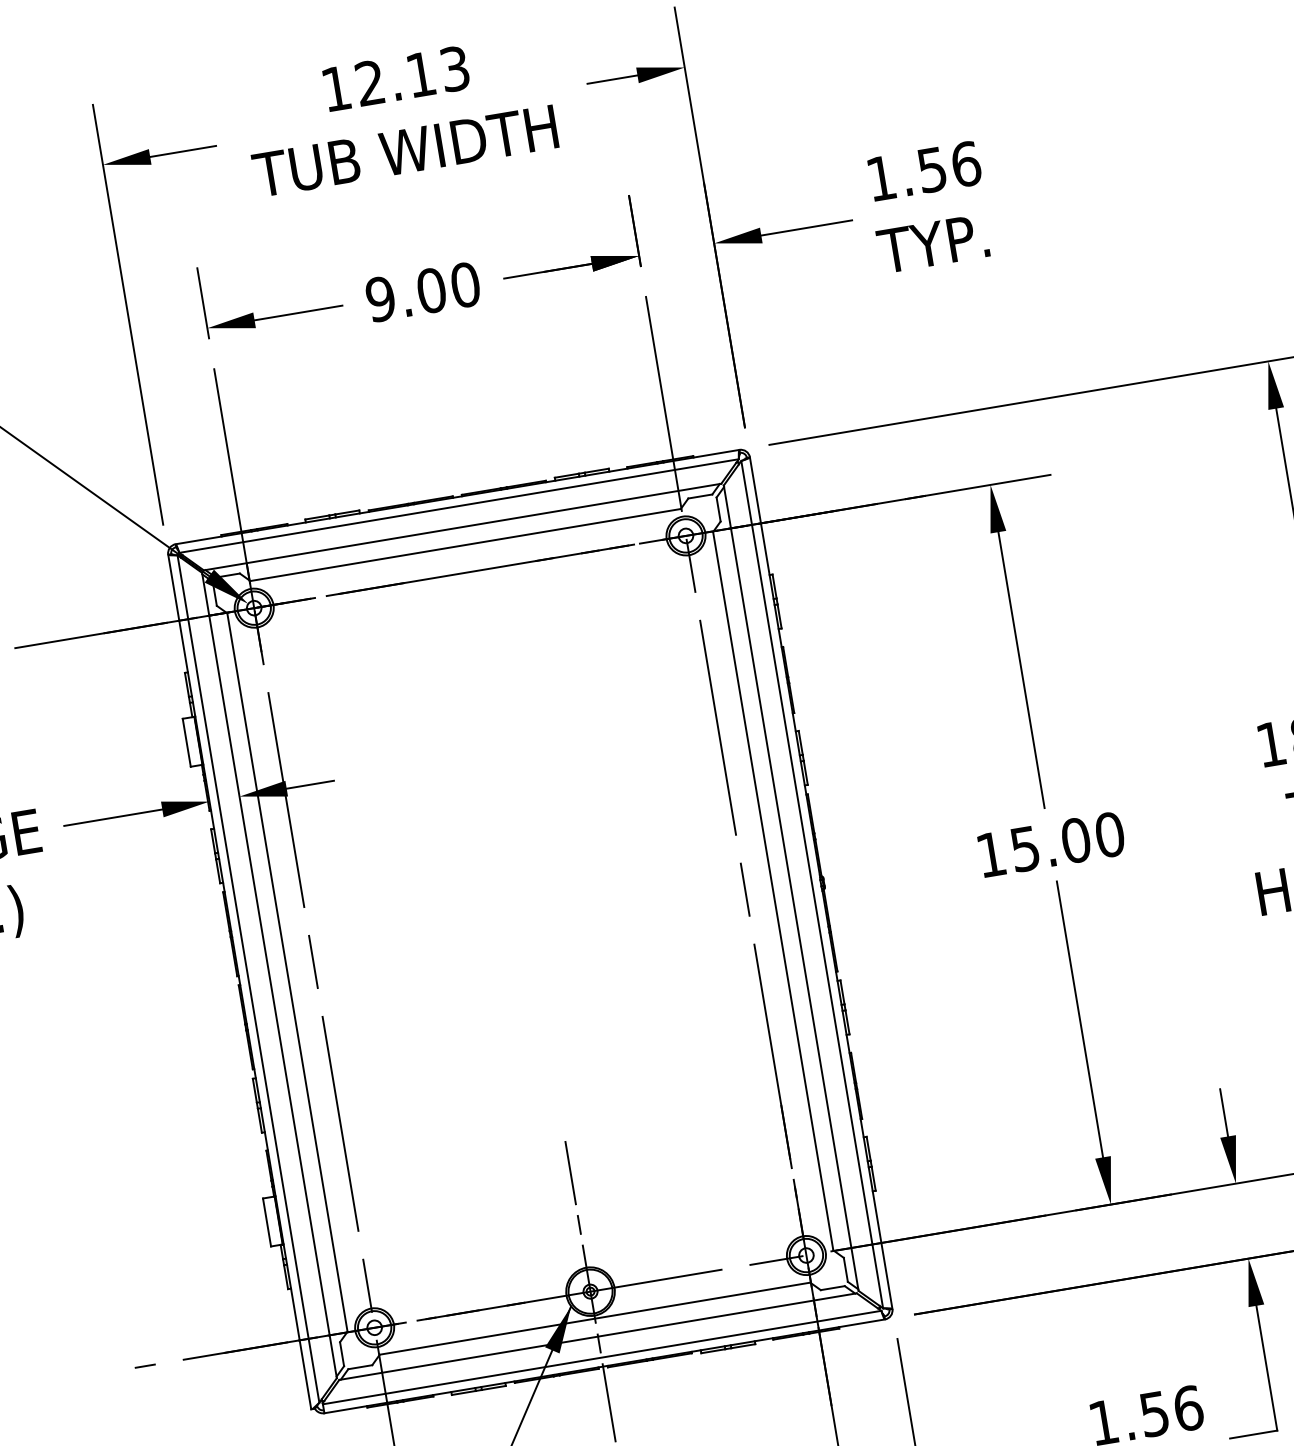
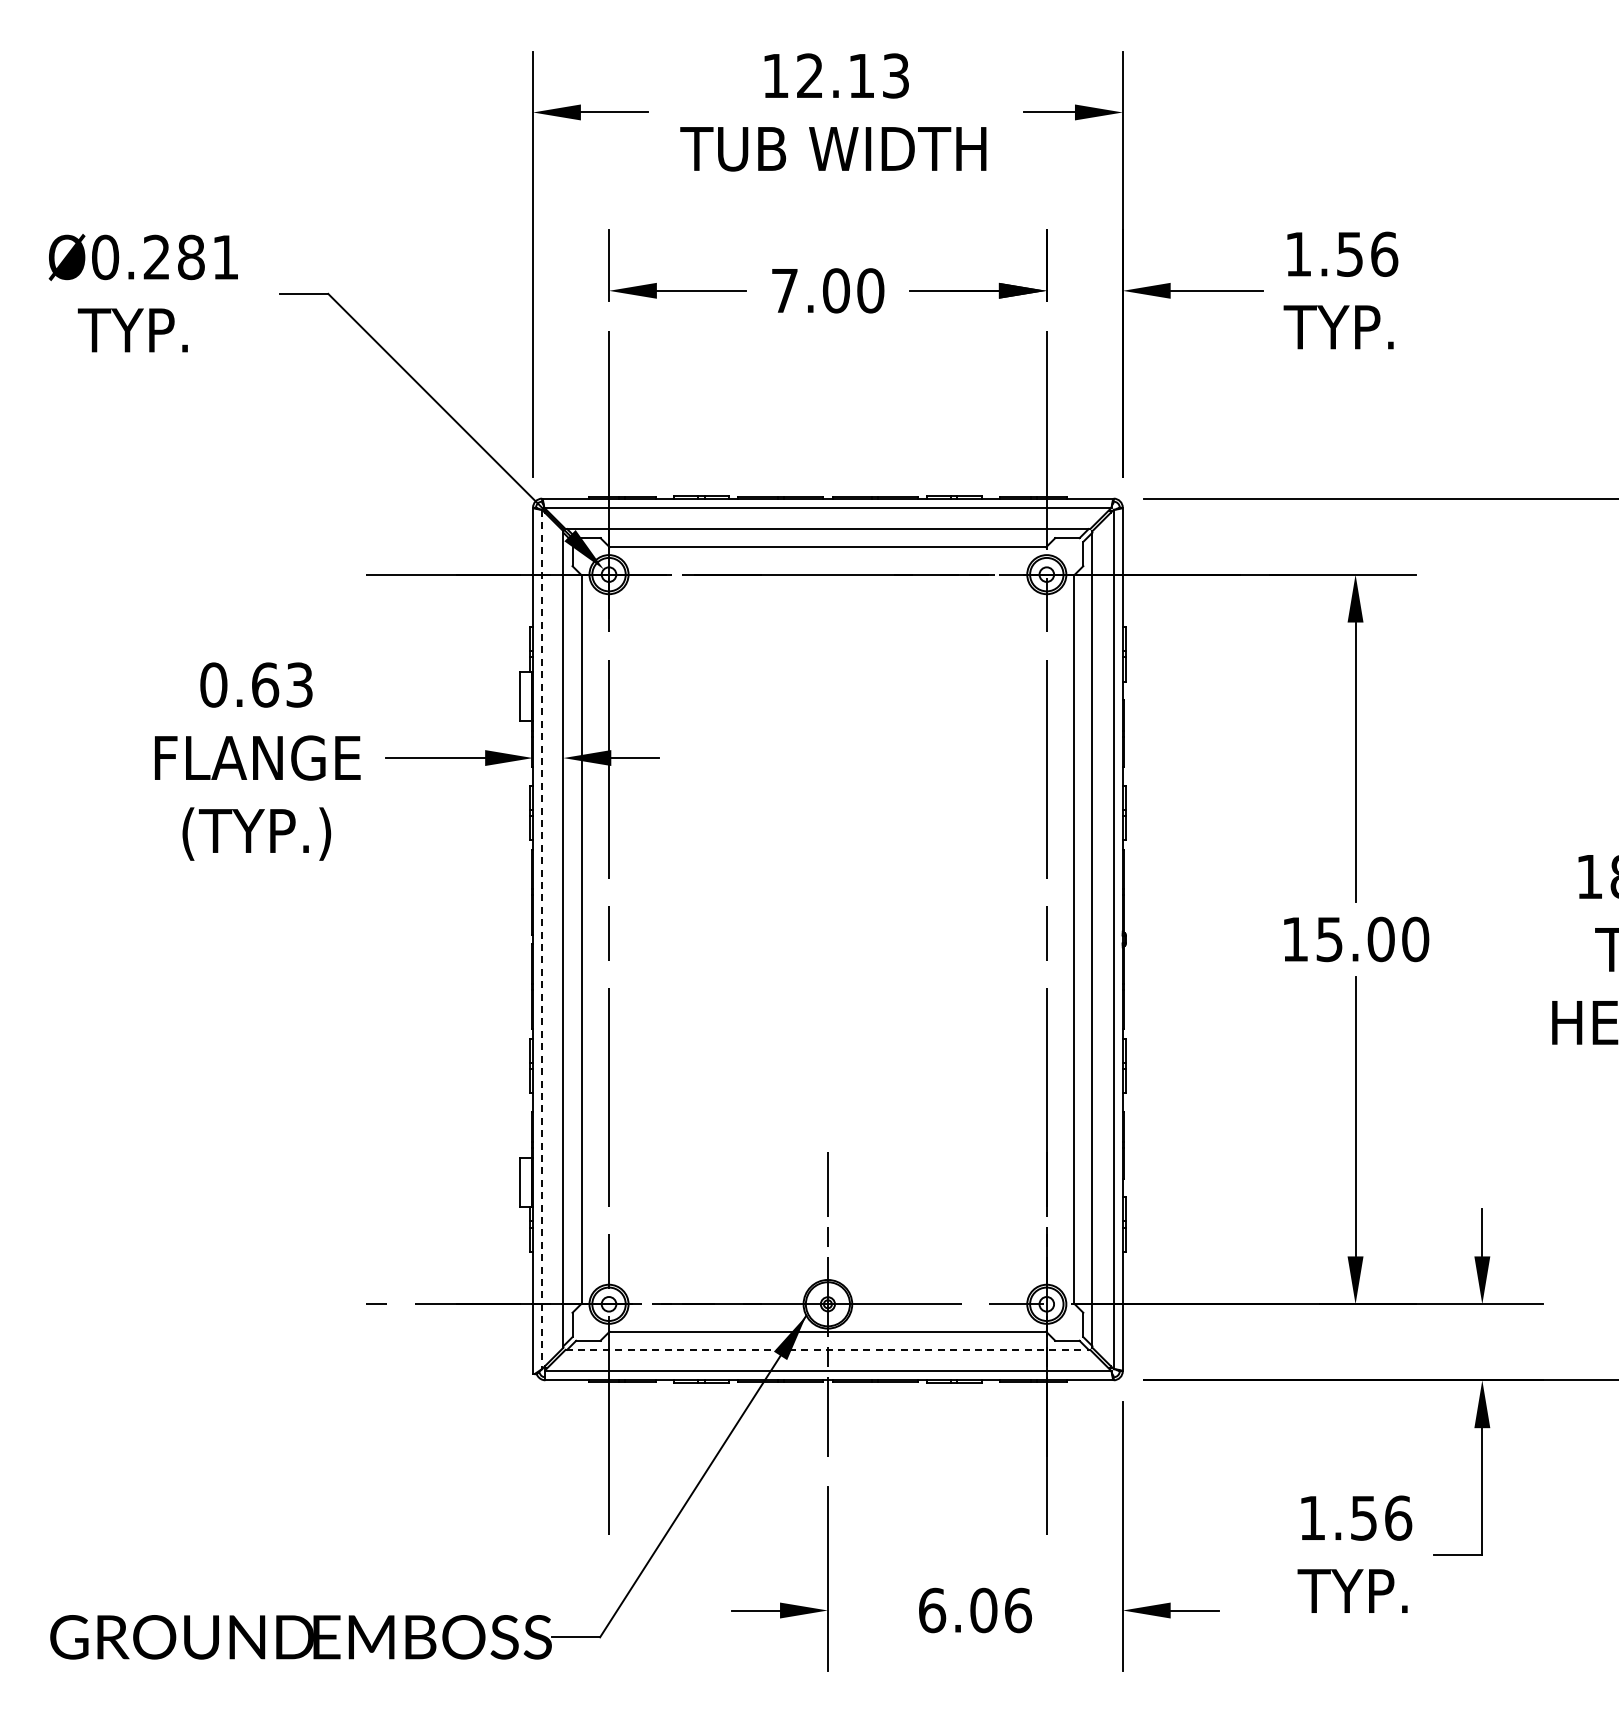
text: (380, 298) -> (784, 290), 9.00 -> 7.00
line: (248, 978) -> (542, 939), solid -> dashed
line: (598, 1336) -> (828, 1349), solid -> dashed

